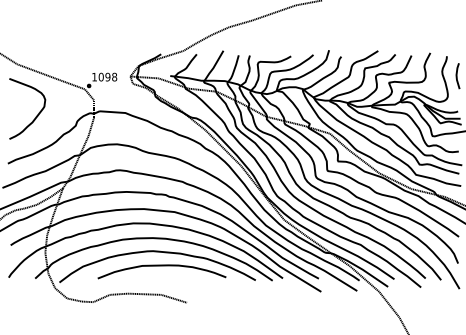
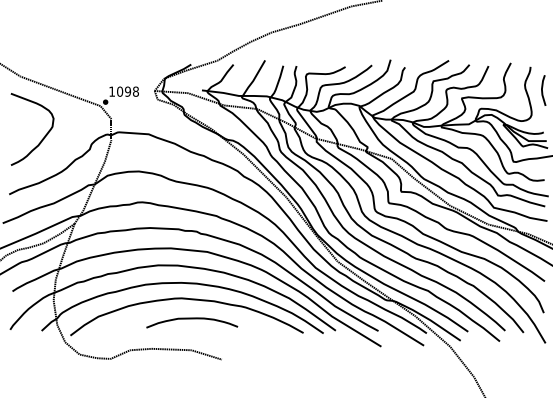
part: (161, 271) -> (191, 322), size x0.6

